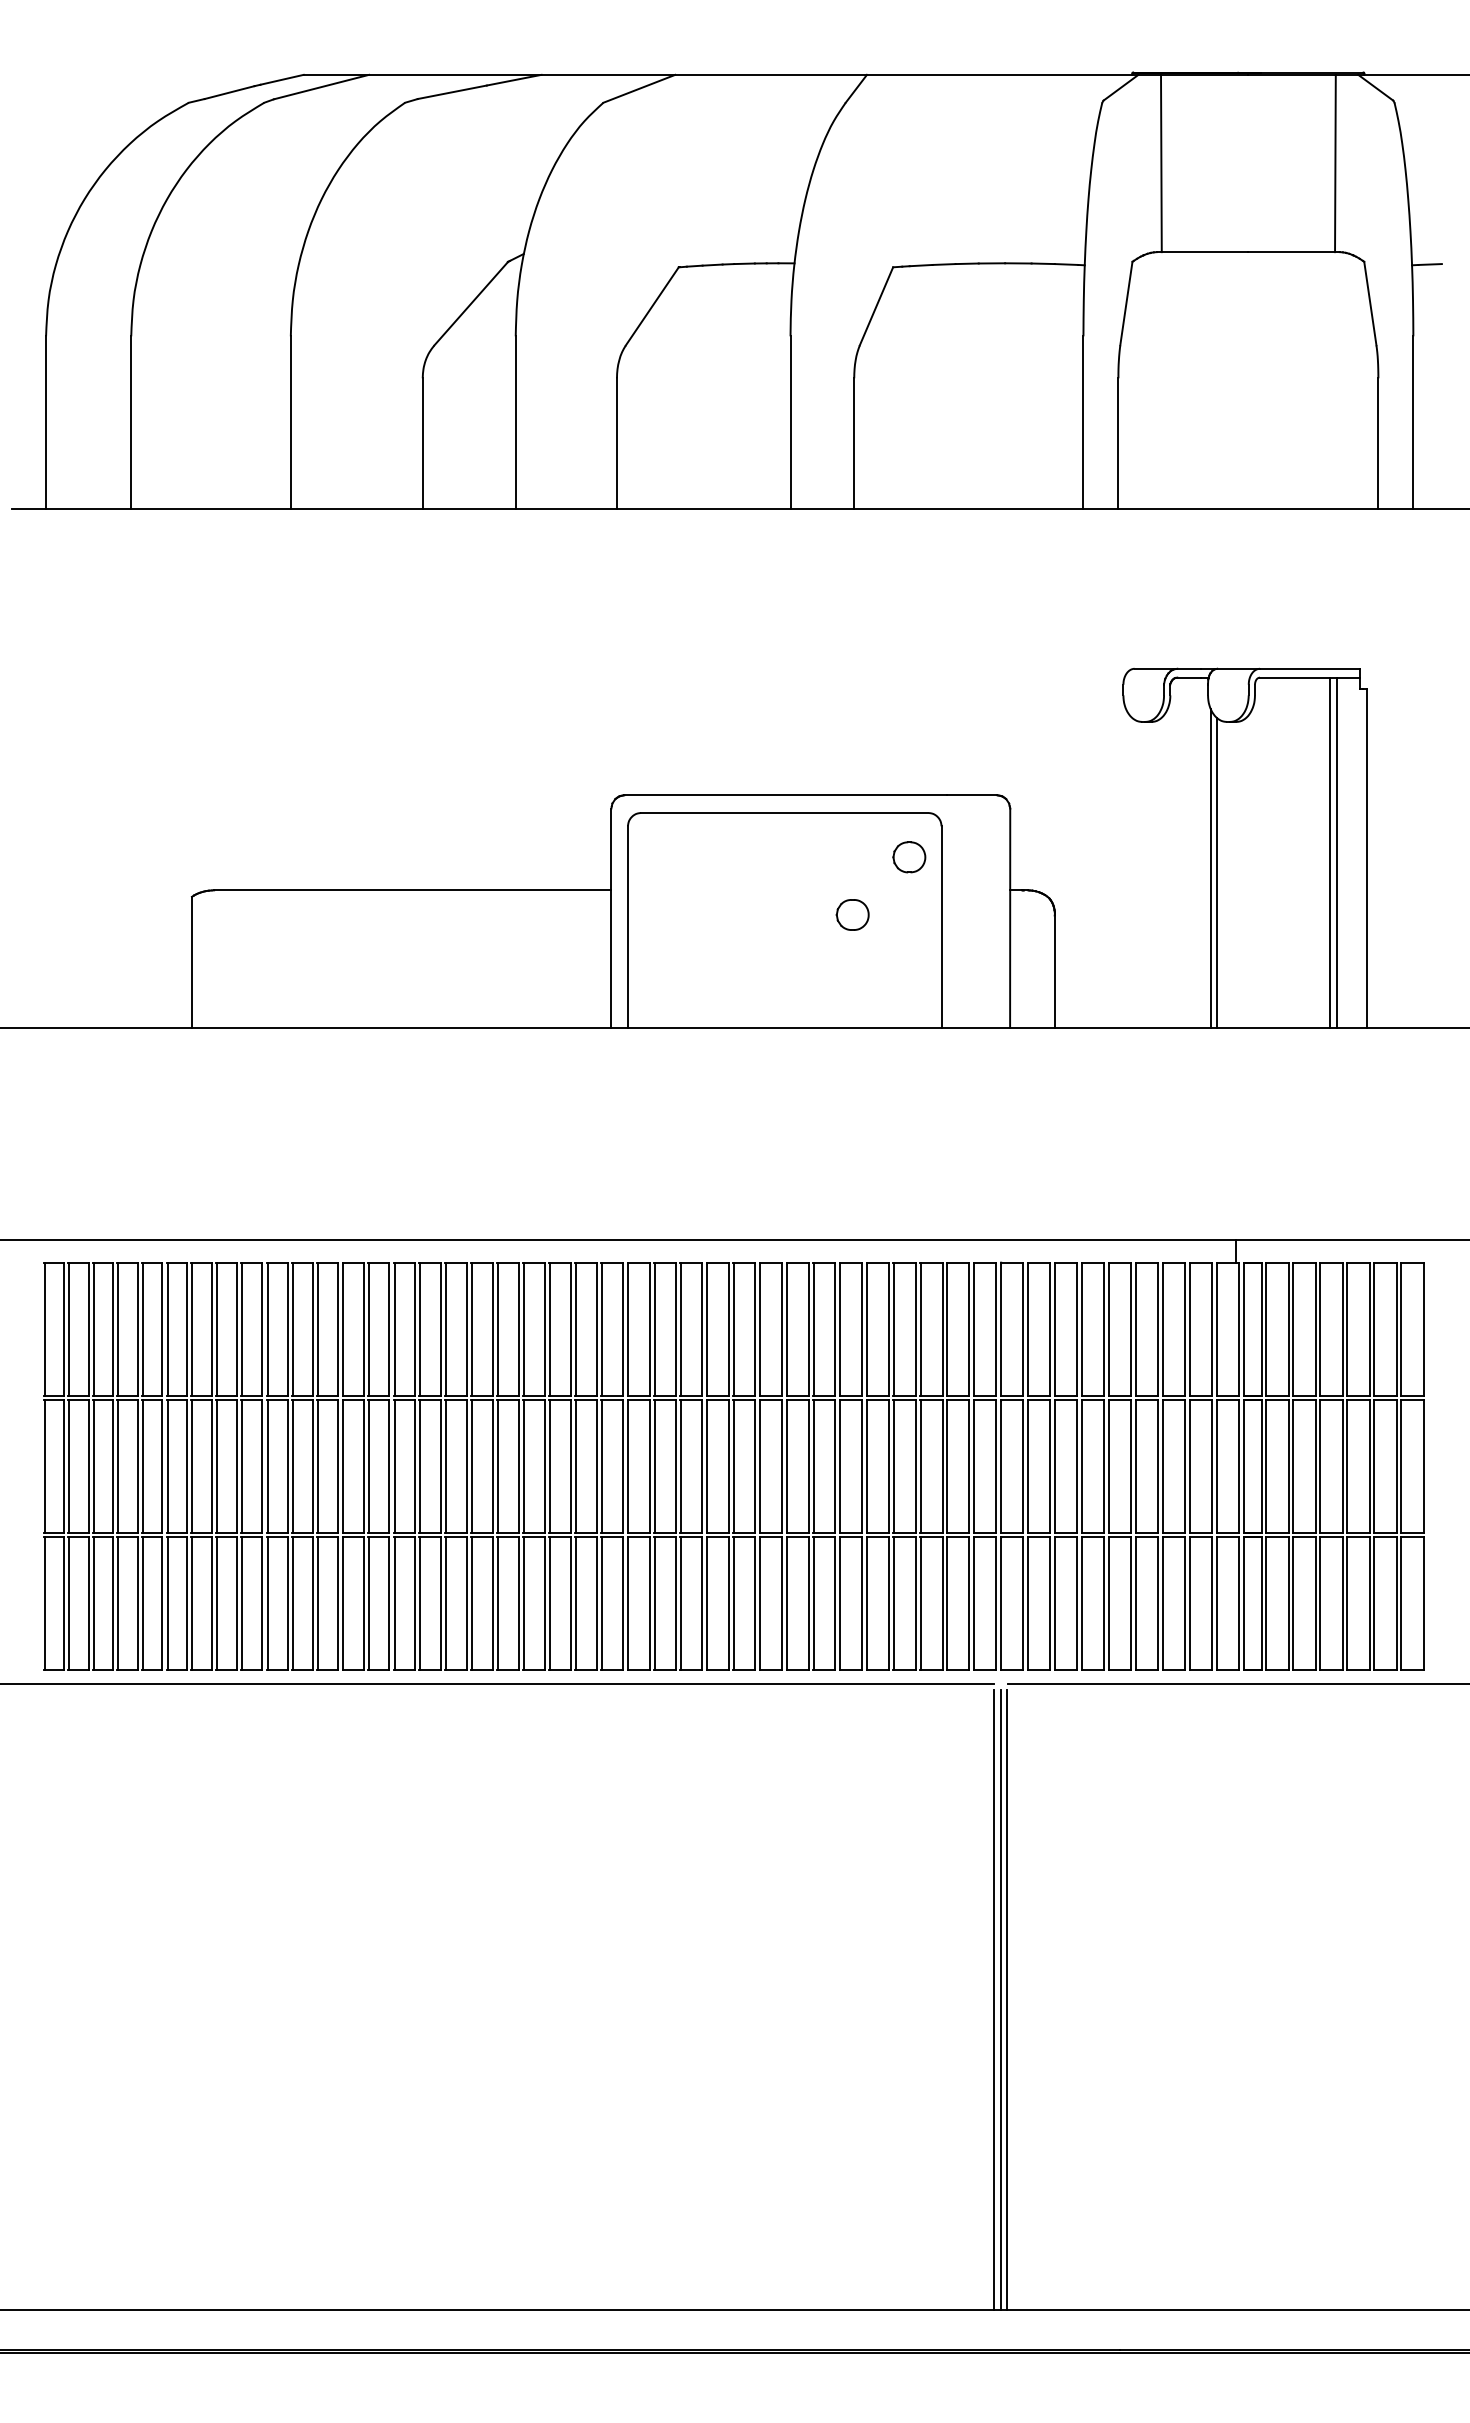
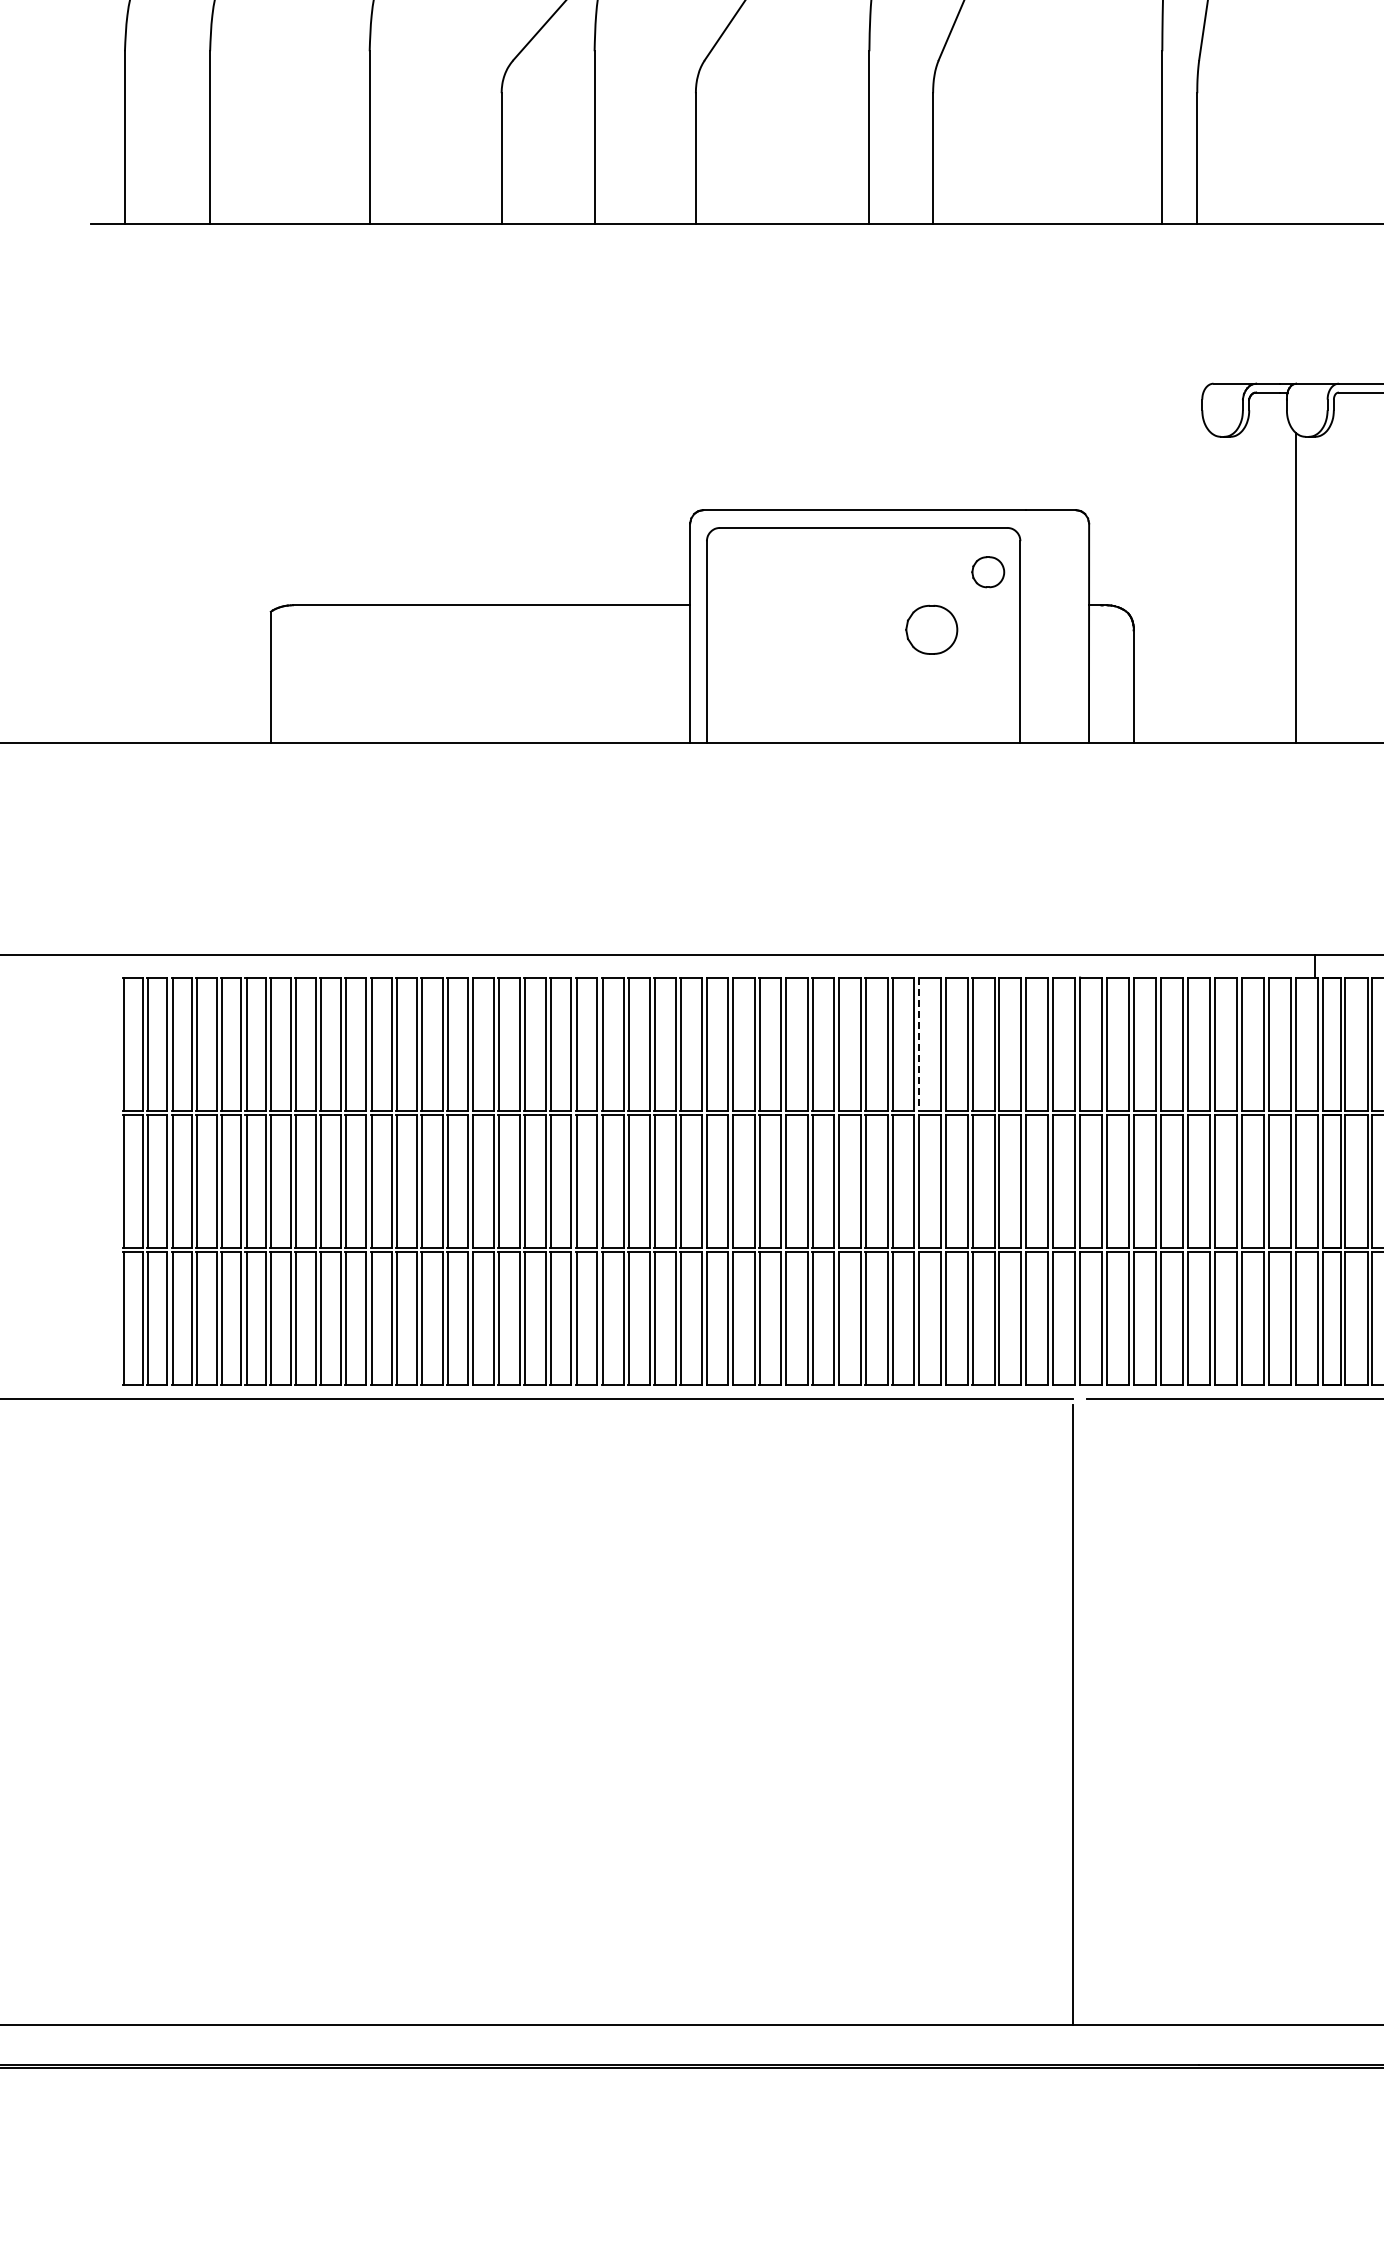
line: (1211, 868) -> (1290, 583), removed
part: (852, 914) -> (931, 629), size x1.6
line: (840, 1329) -> (919, 1044), solid -> dashed
line: (1001, 2000) -> (1080, 1715), removed
line: (1007, 2000) -> (1086, 1715), removed

